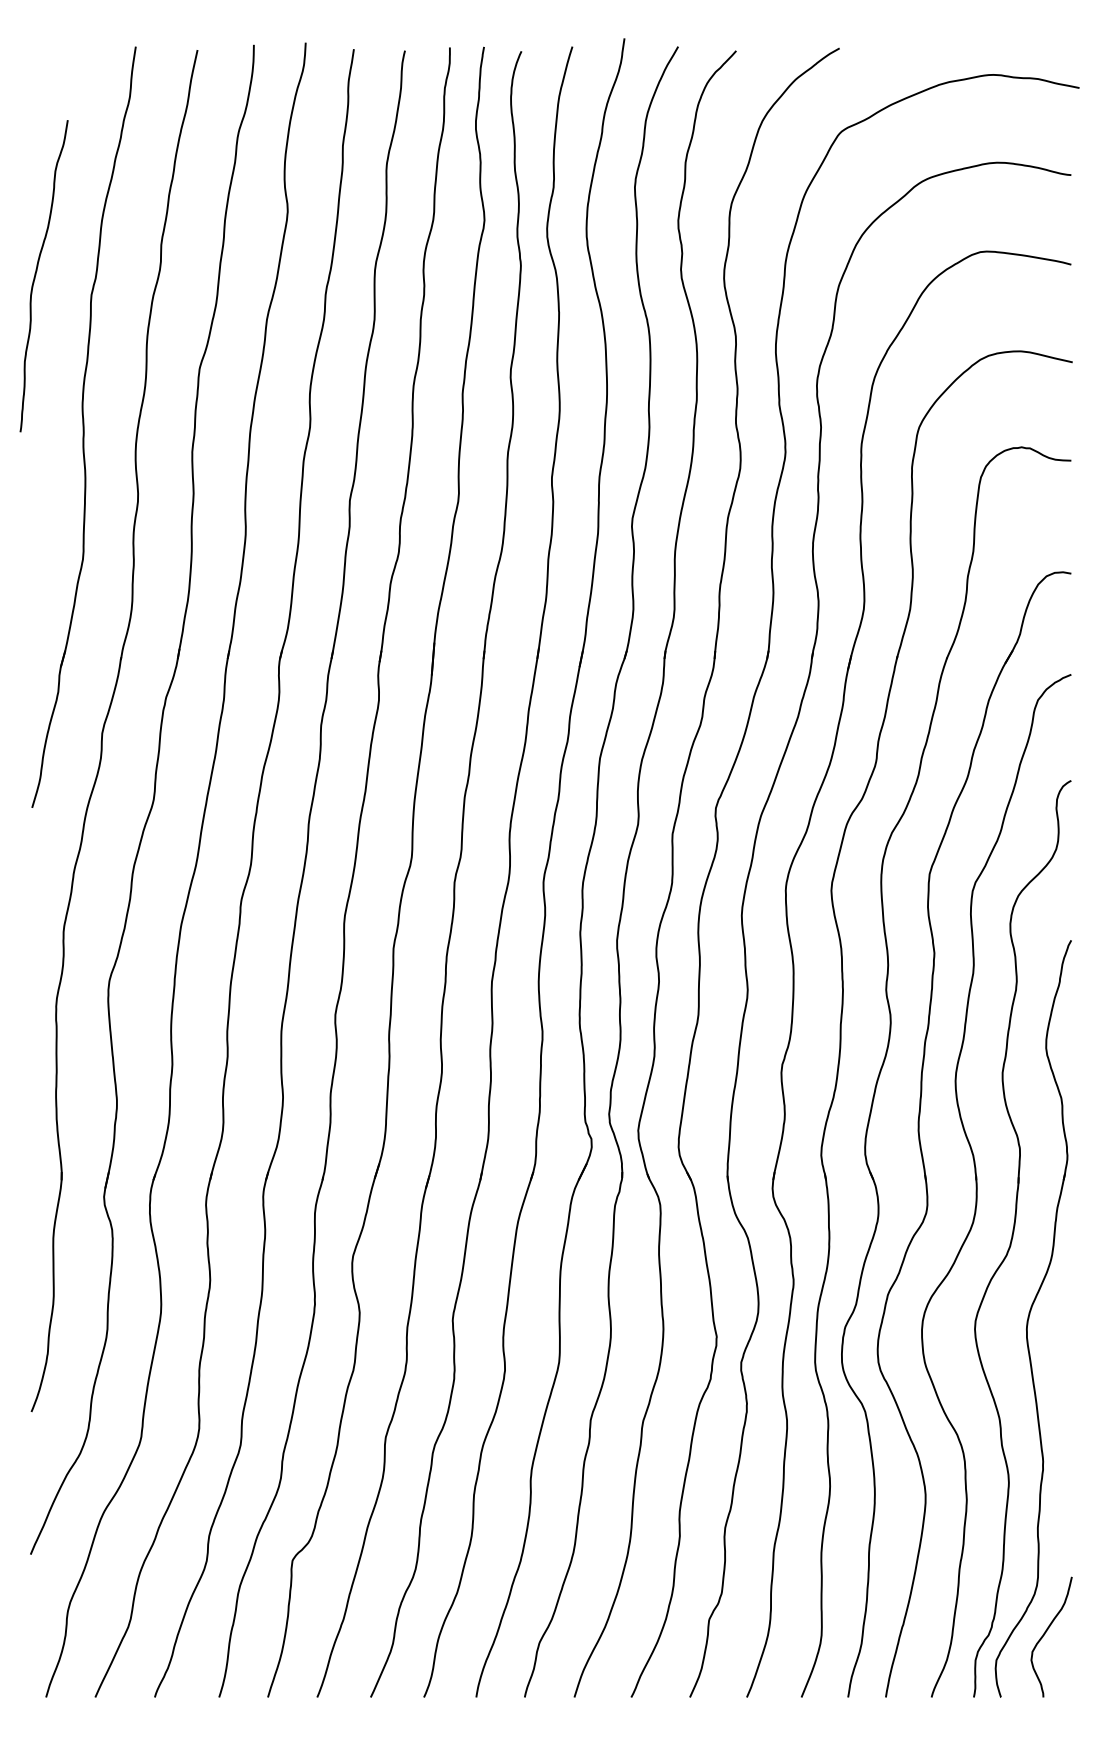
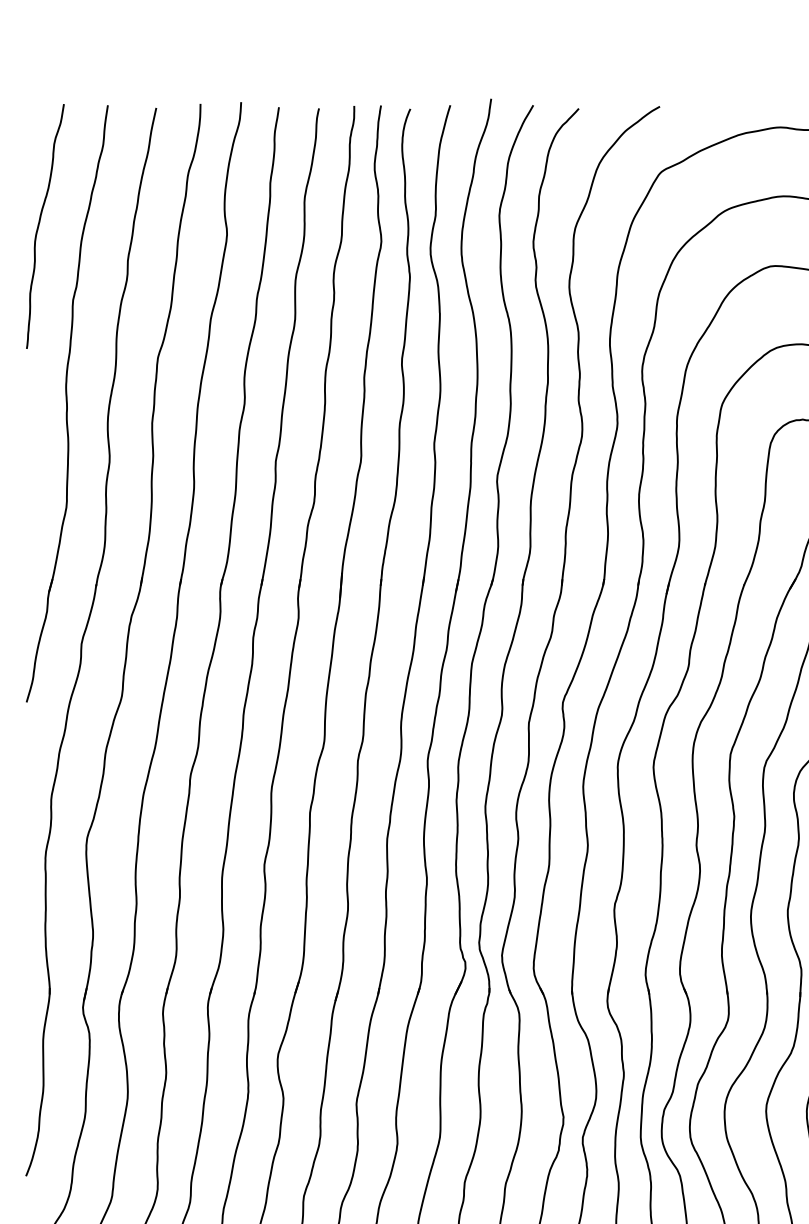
curve: (36, 275) -> (39, 225), moved

